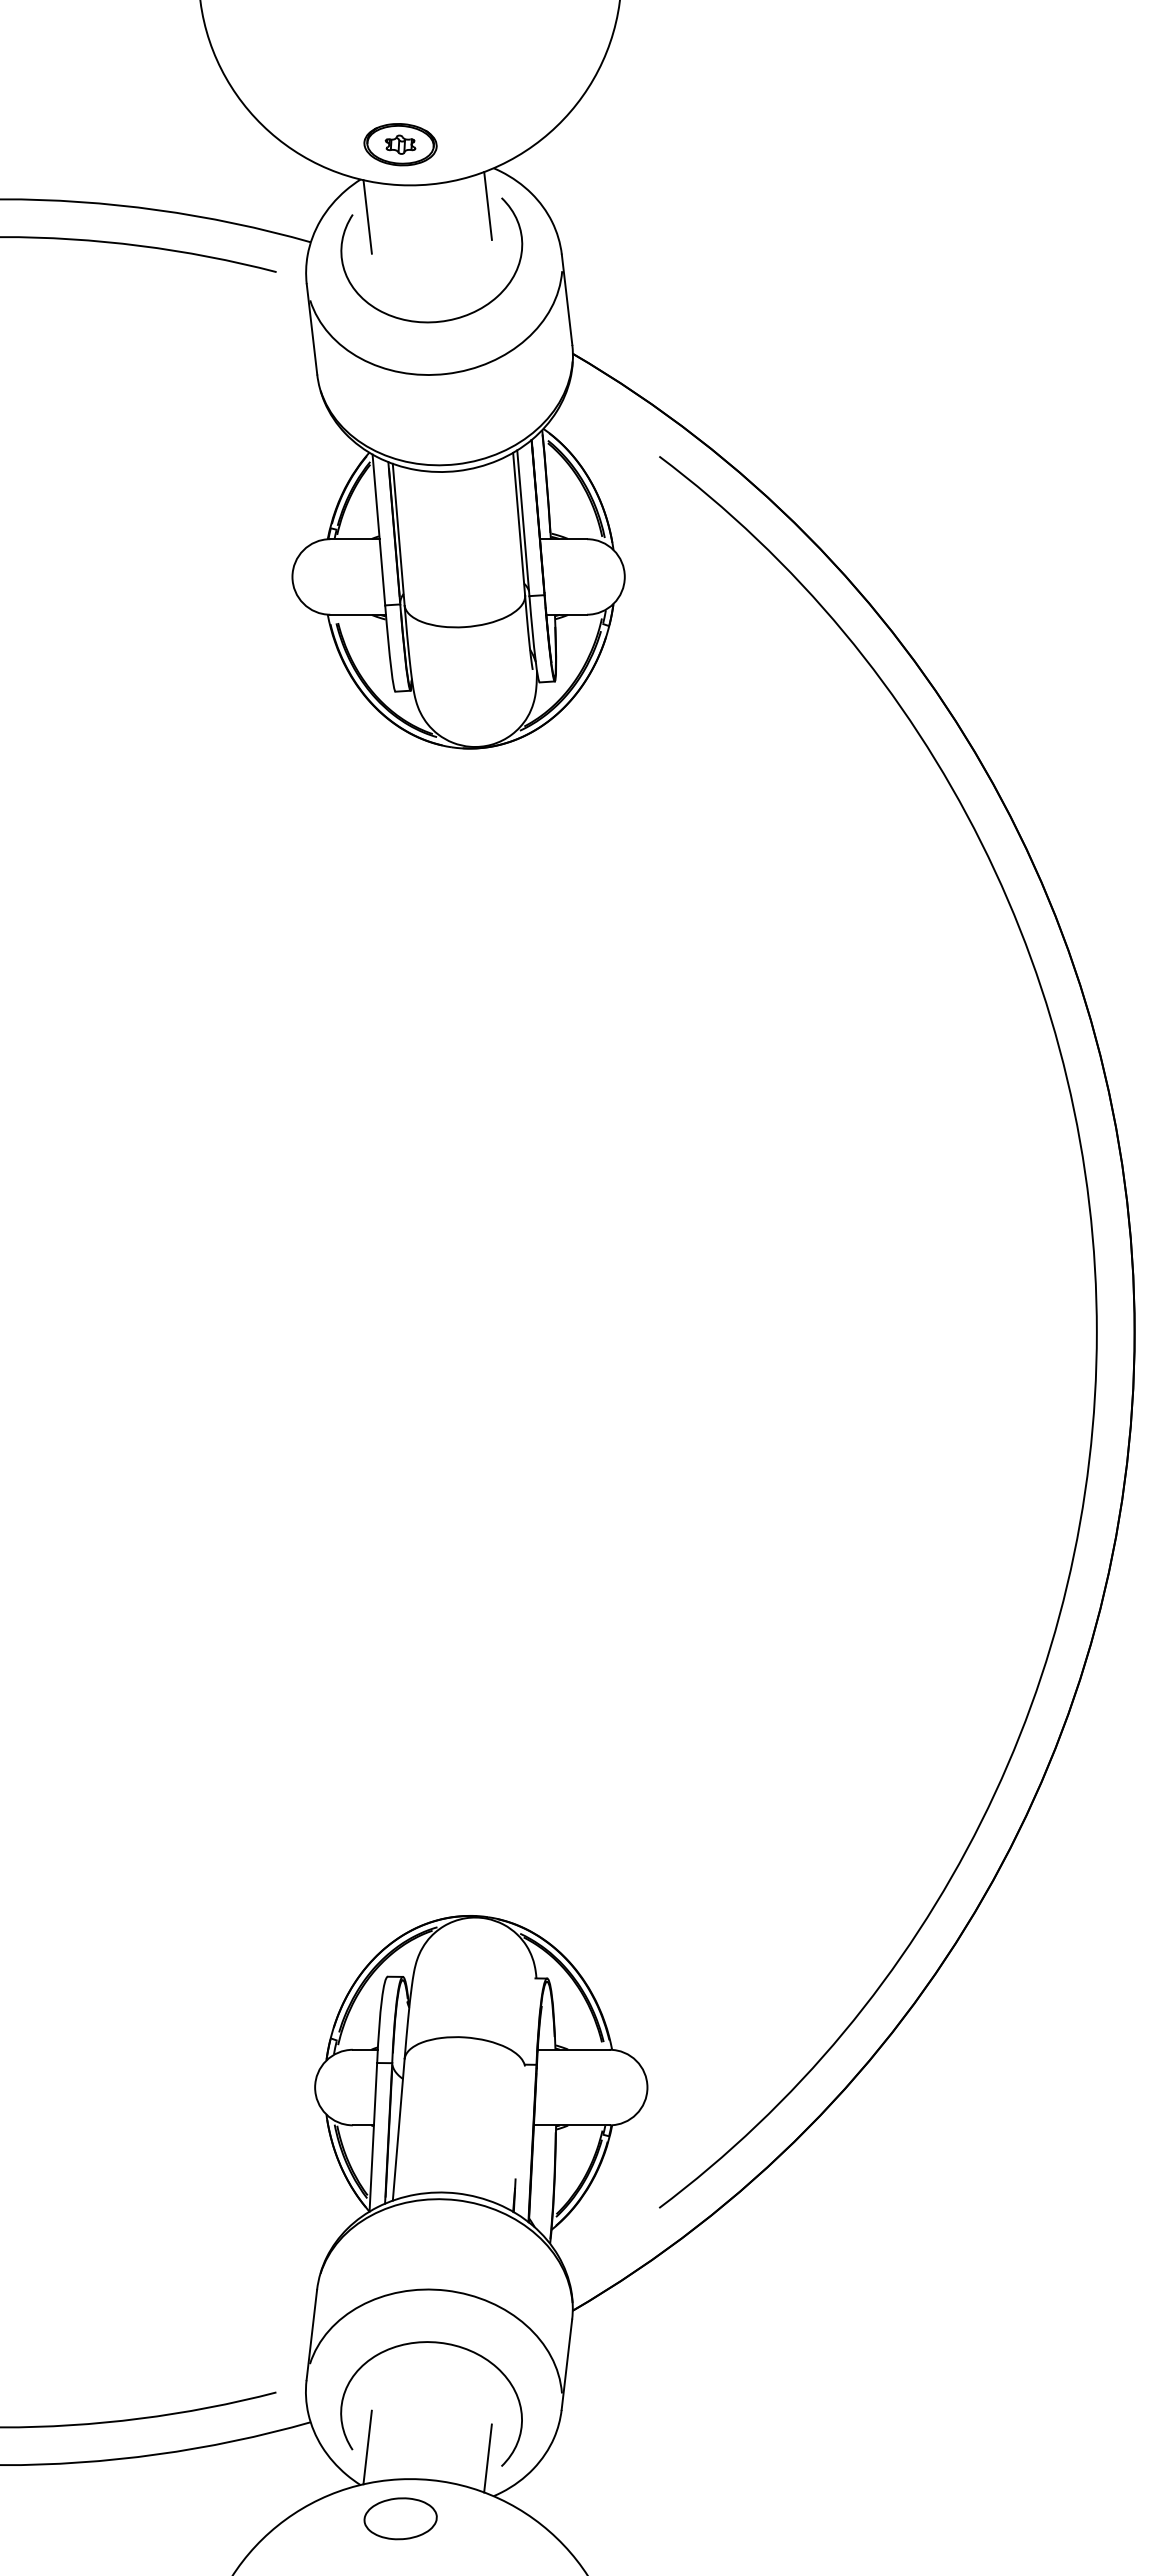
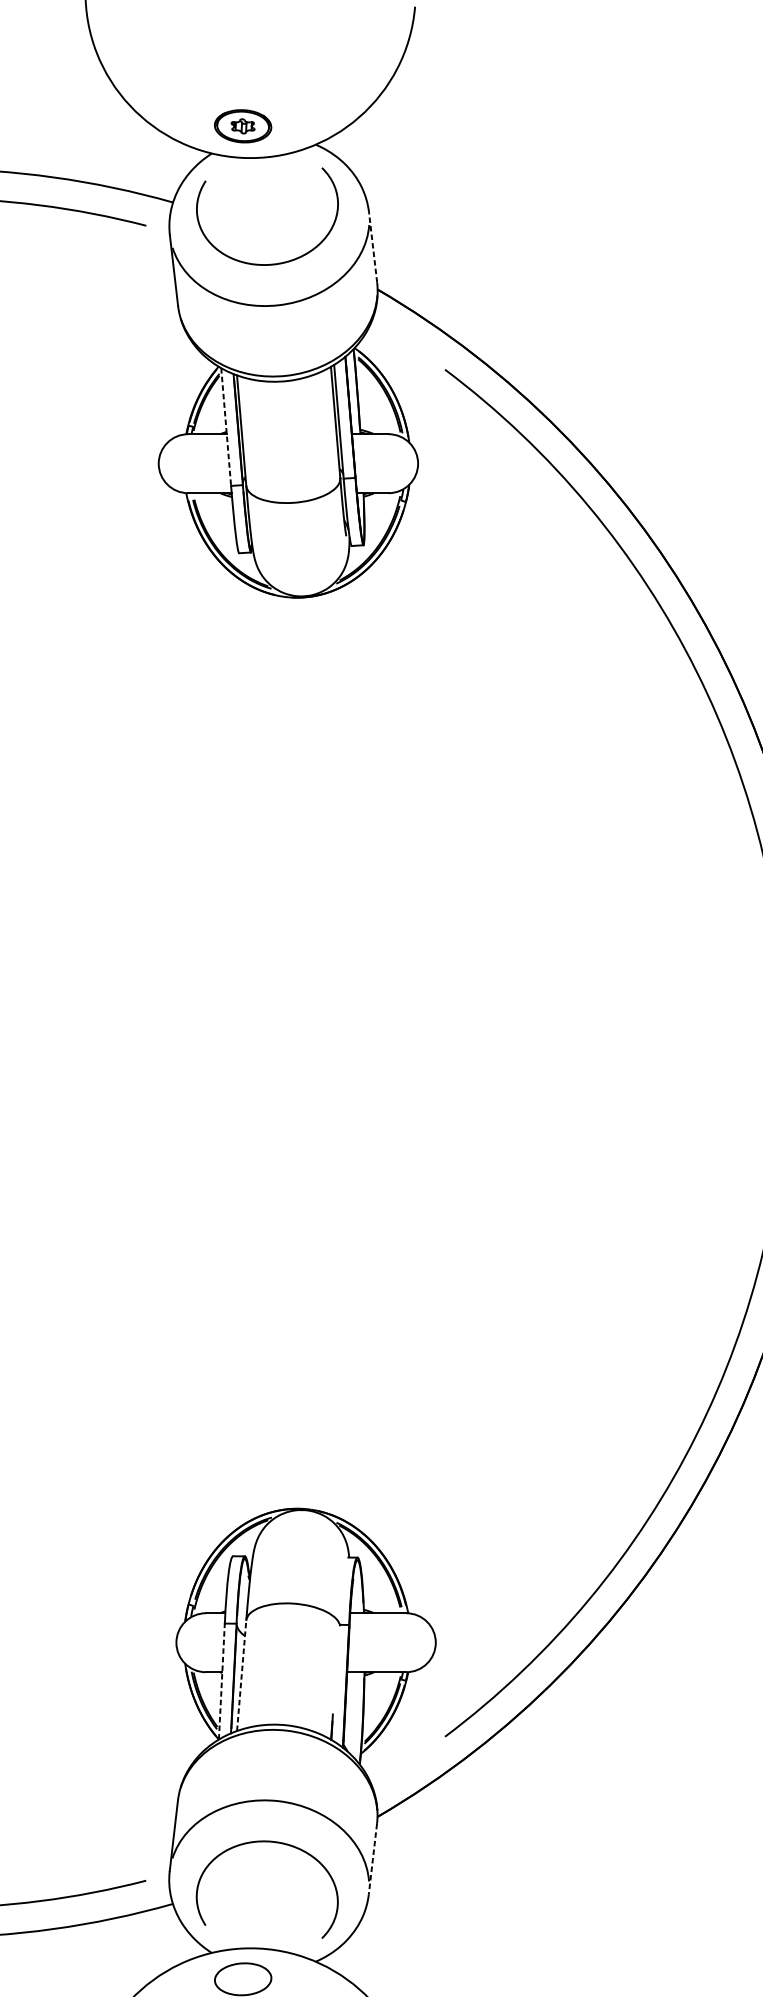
line: (487, 205) -> (310, 173), removed
line: (367, 216) -> (217, 182), removed
line: (567, 299) -> (373, 247), solid -> dashed
line: (378, 530) -> (225, 427), solid -> dashed
line: (398, 2129) -> (241, 1675), solid -> dashed
line: (373, 2136) -> (221, 1680), solid -> dashed
line: (566, 2365) -> (372, 1859), solid -> dashed
line: (367, 2447) -> (217, 1923), removed
line: (487, 2458) -> (310, 1932), removed

